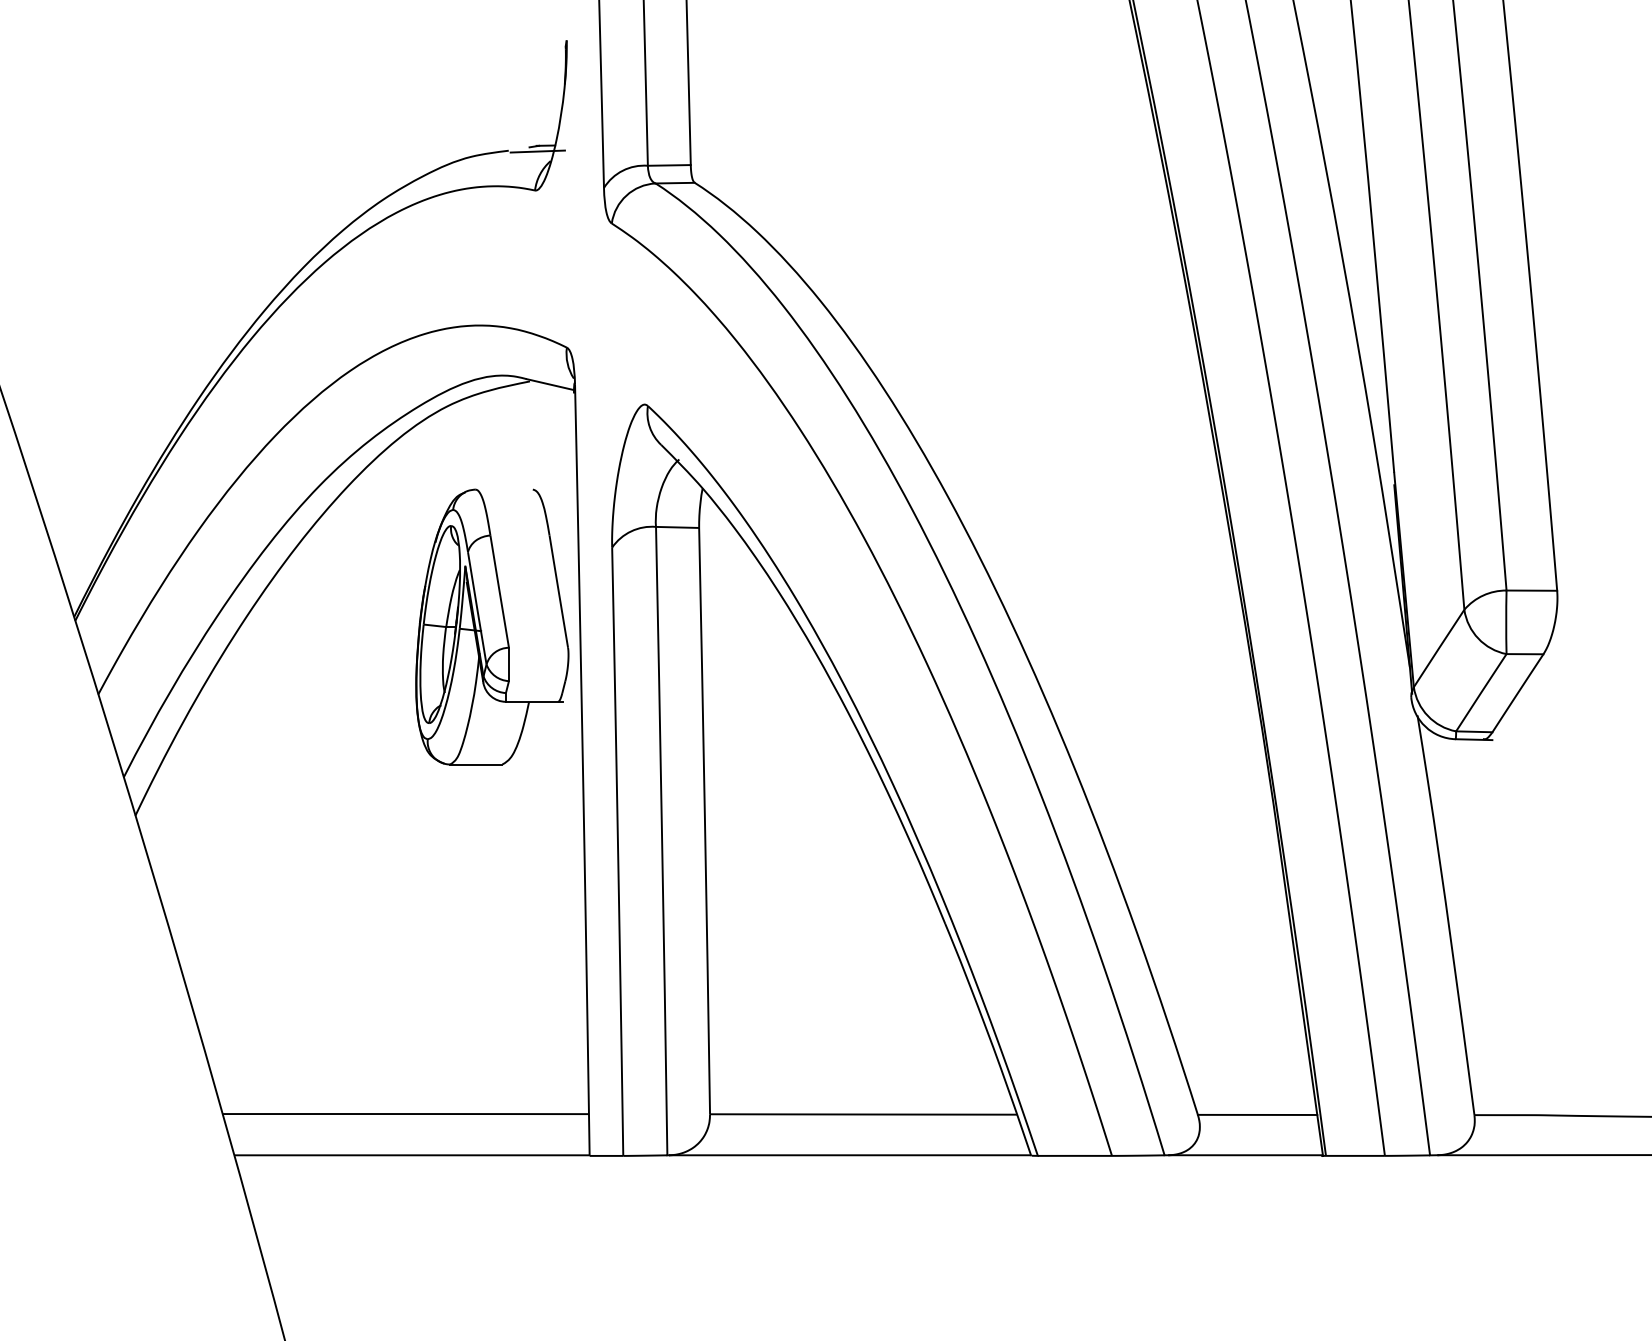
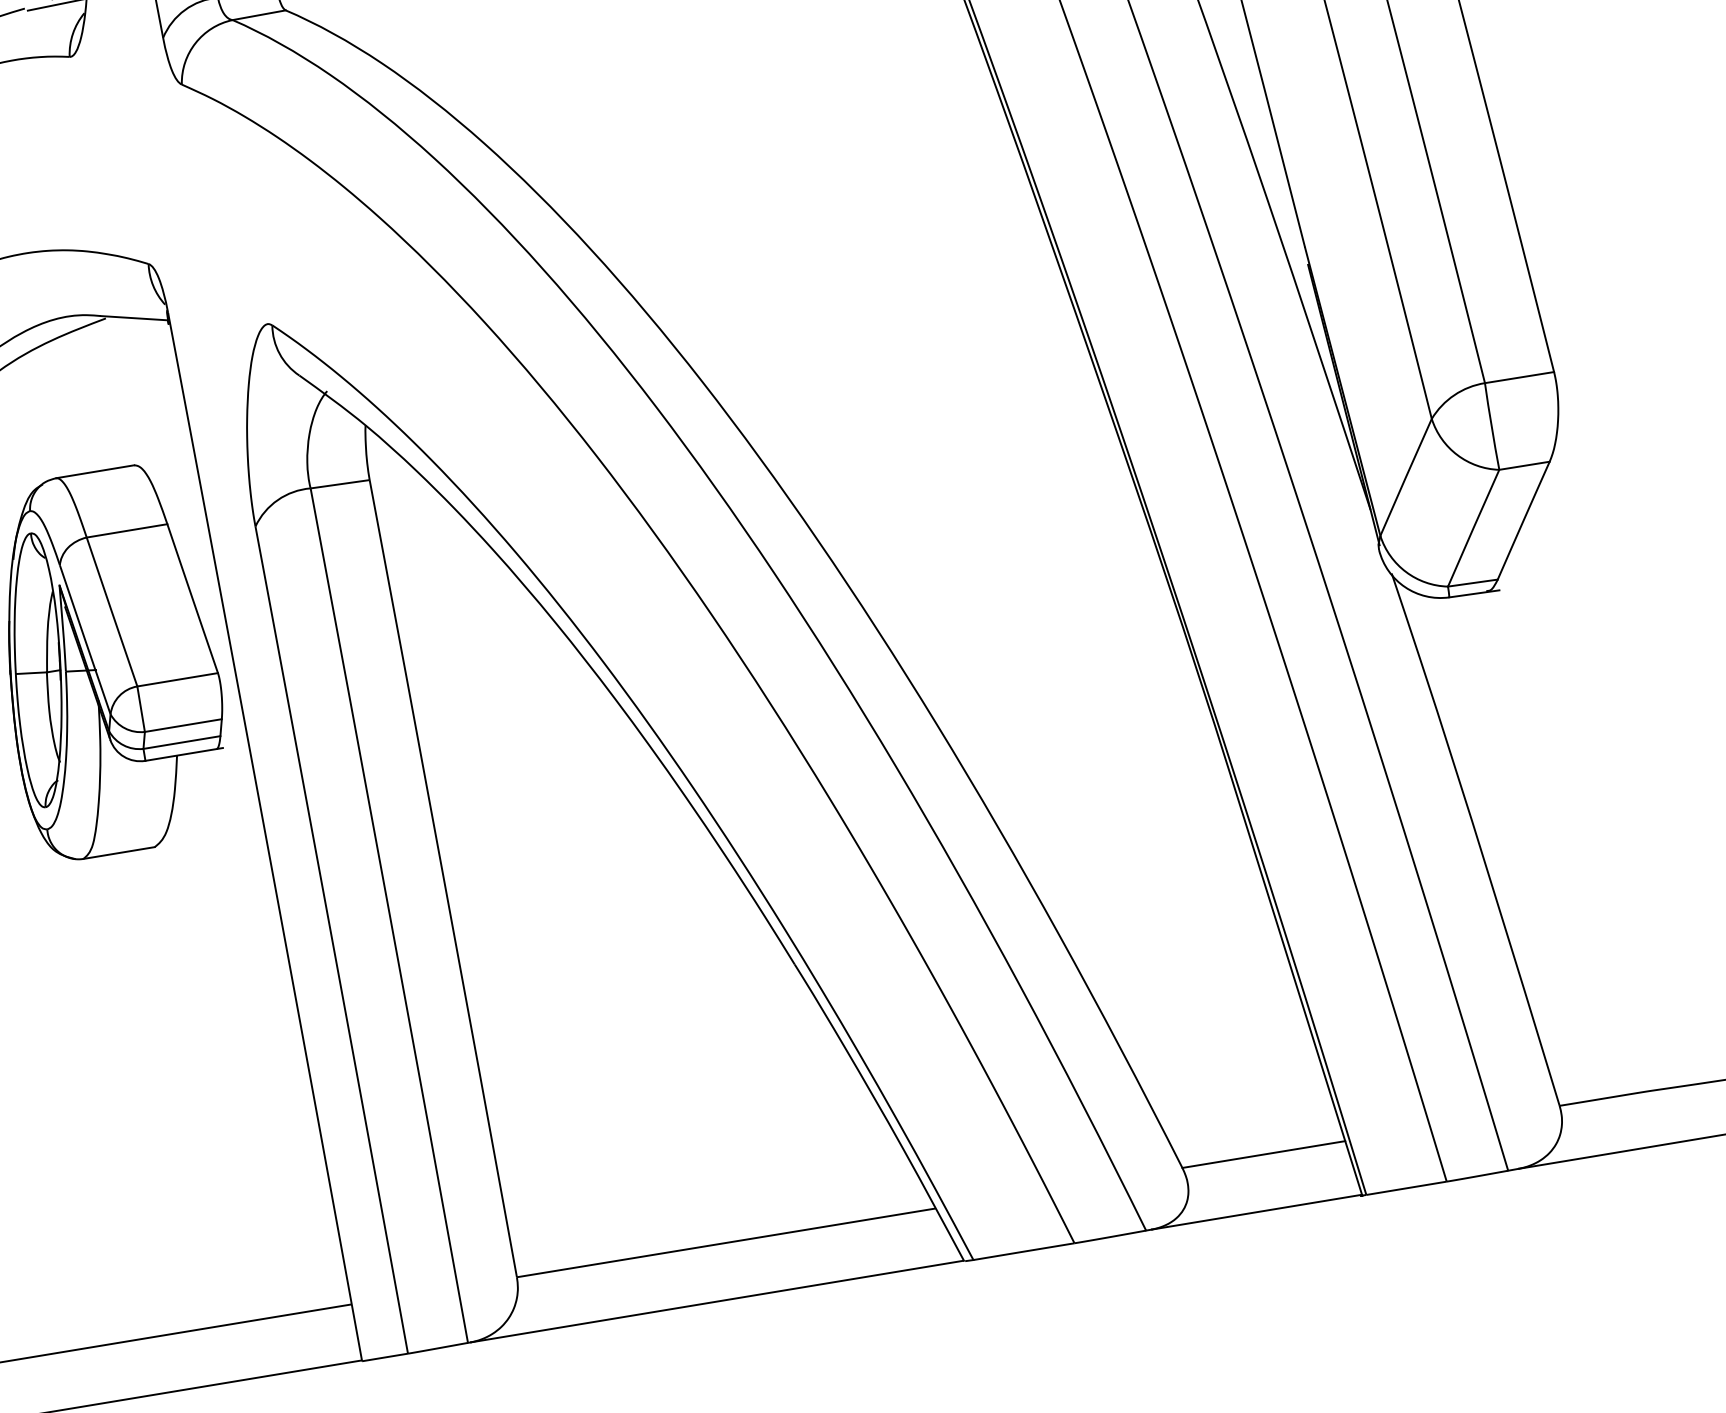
line: (503, 489) -> (94, 471), added
line: (519, 535) -> (126, 530), added
line: (538, 647) -> (177, 679), added
line: (536, 681) -> (182, 726), added
line: (533, 693) -> (181, 743), added

